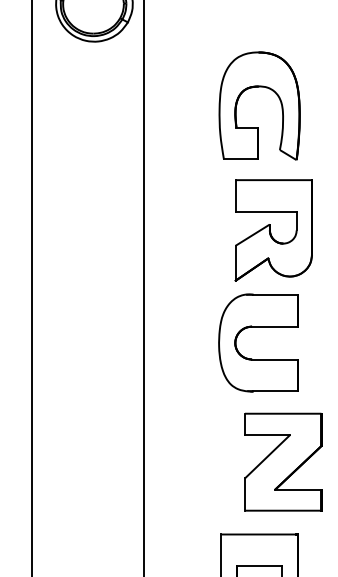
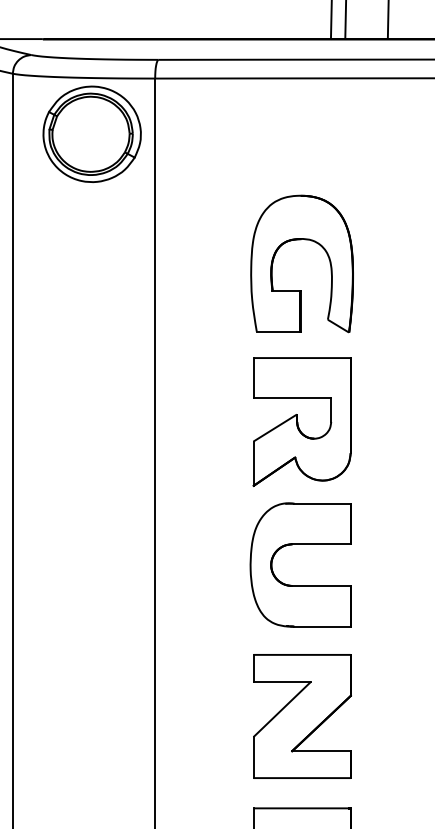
part: (273, 230) -> (301, 421), moved
part: (283, 462) -> (302, 716), moved

